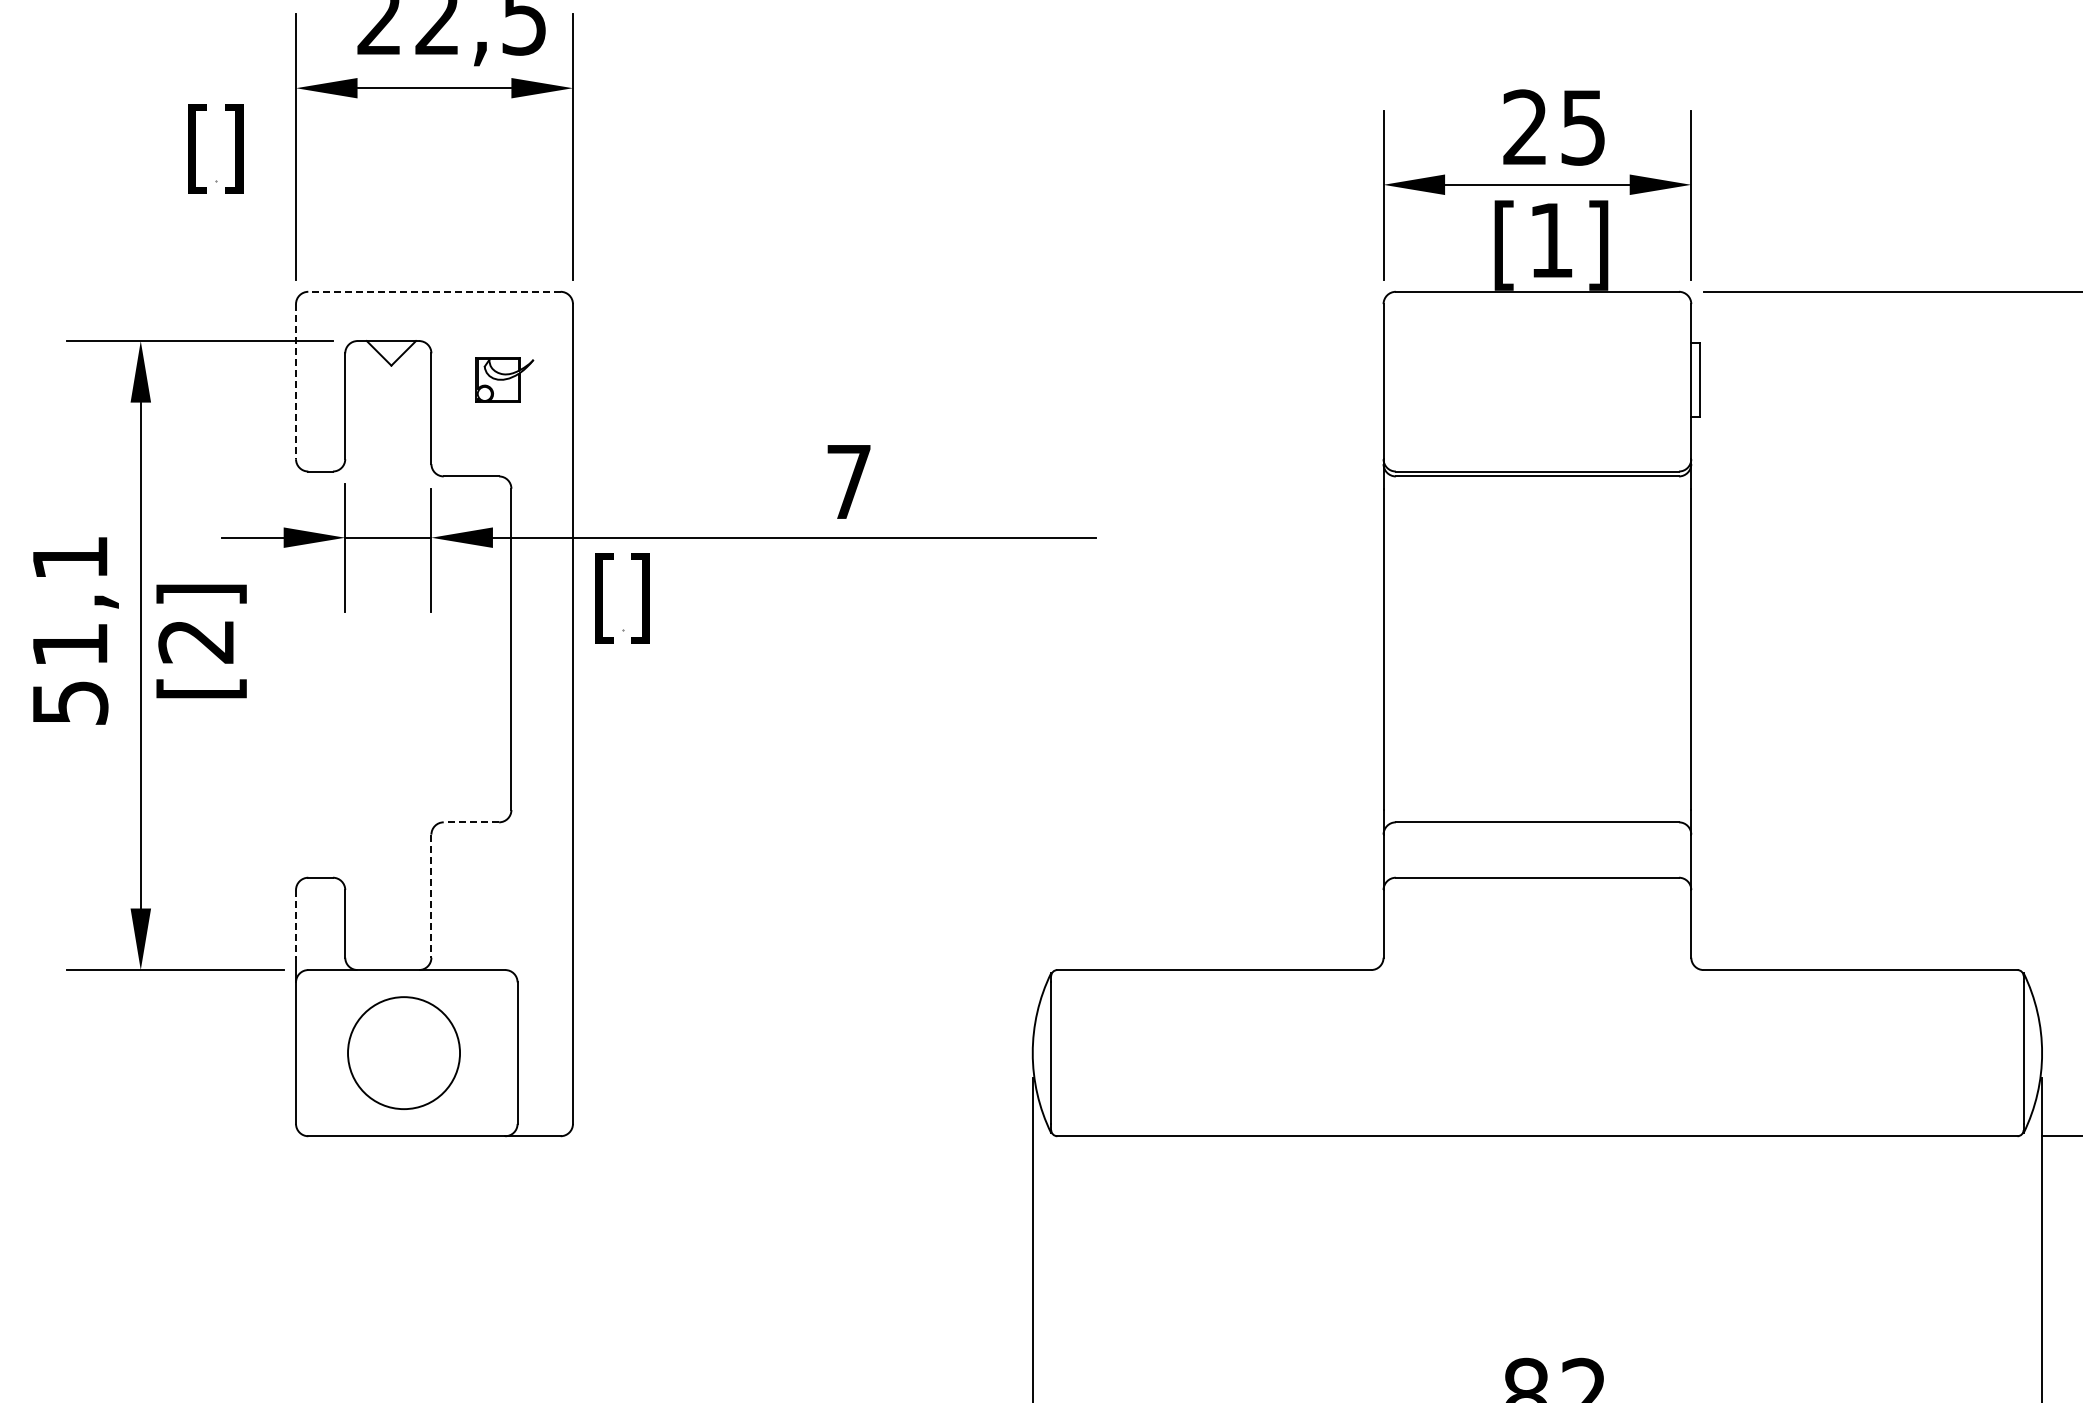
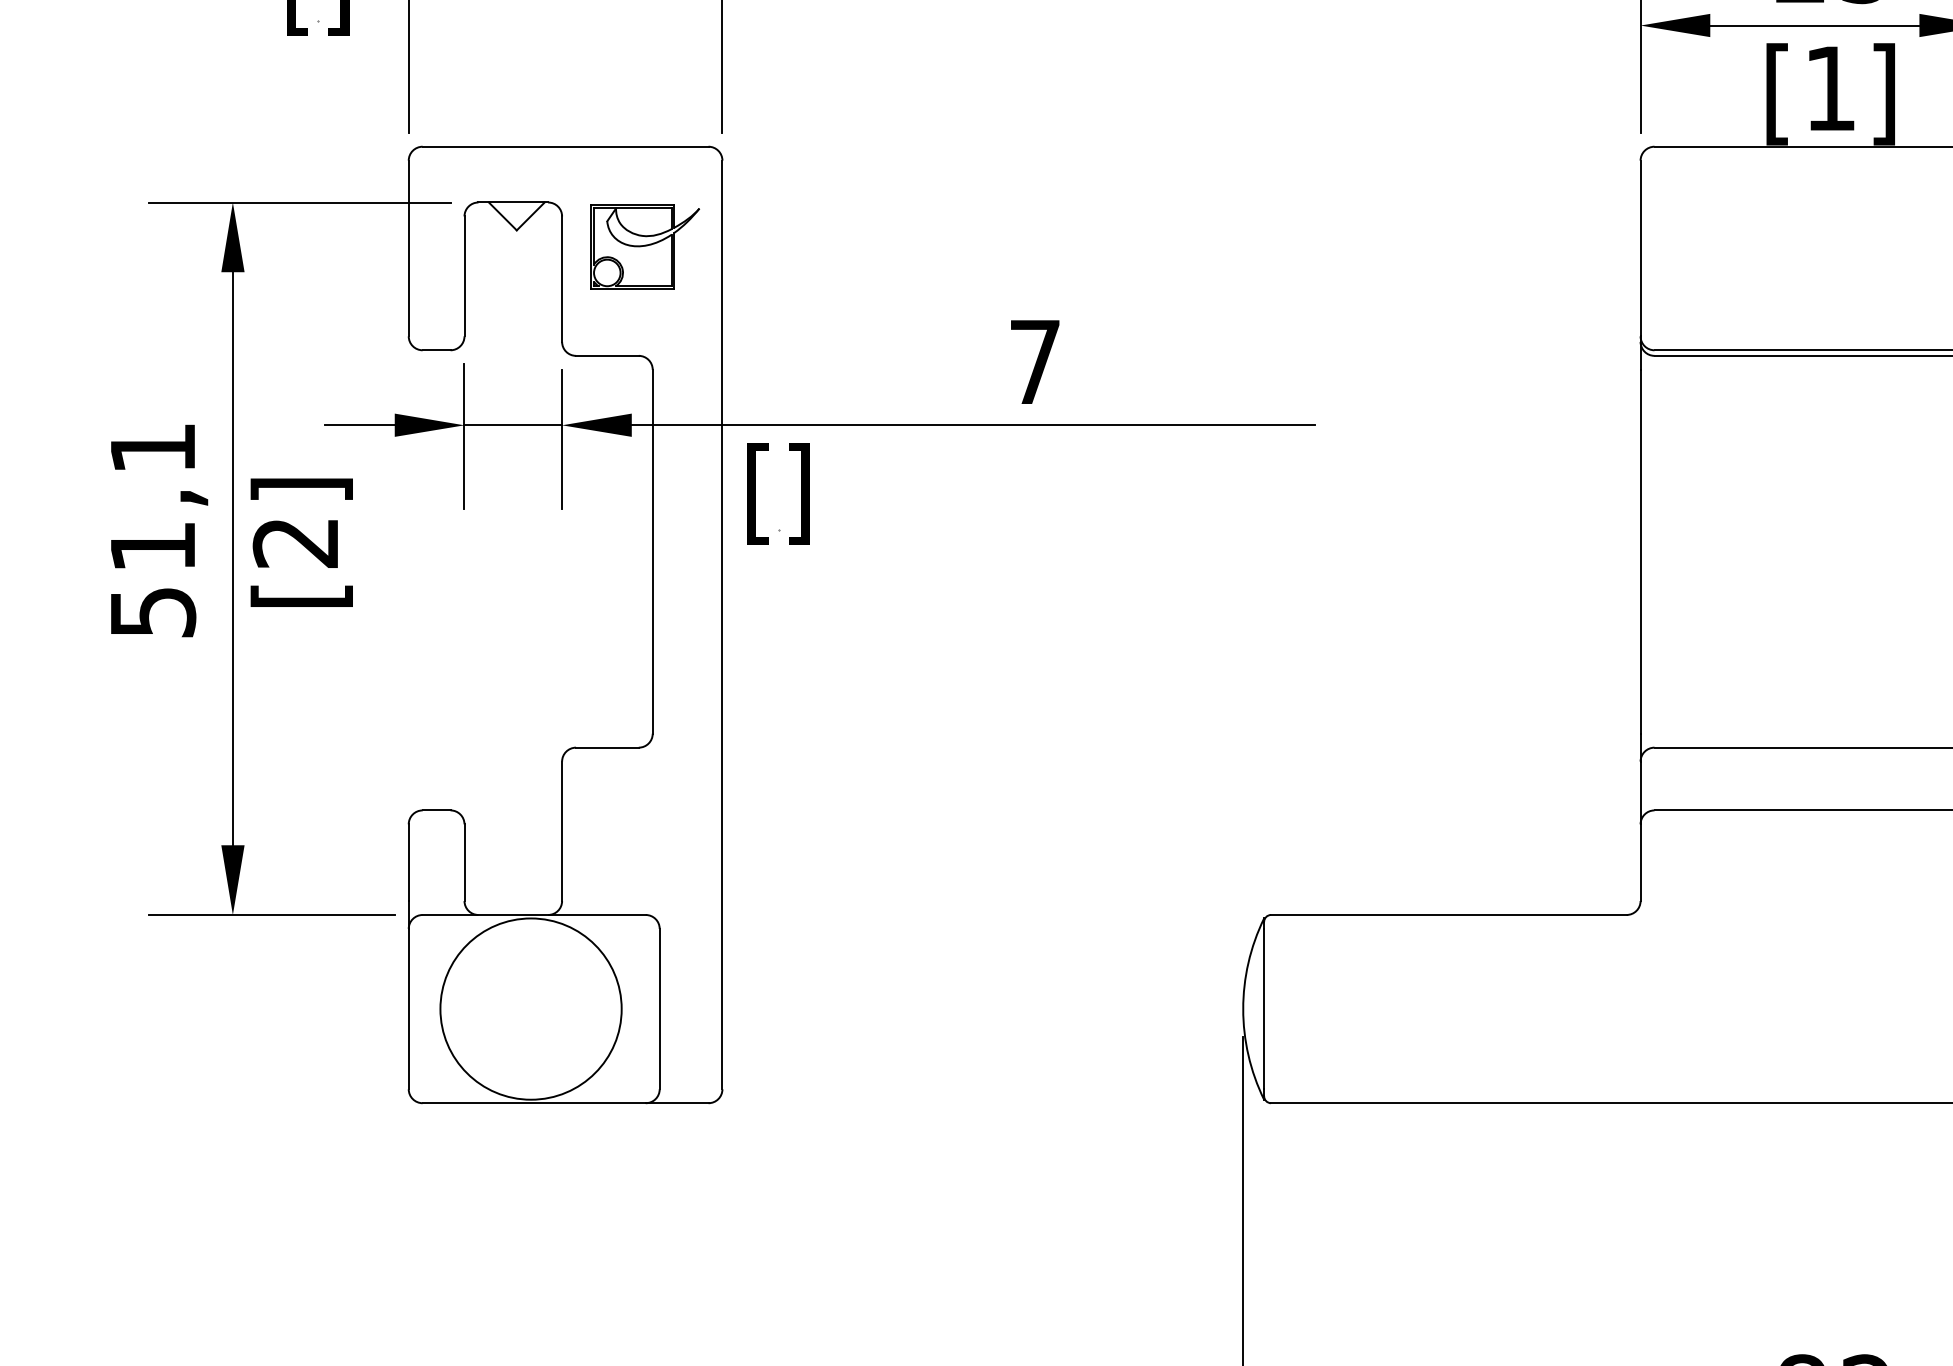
line: (434, 291) -> (565, 146), dashed -> solid
part: (504, 379) -> (644, 246), size x1.67
line: (296, 381) -> (409, 248), dashed -> solid
line: (471, 822) -> (607, 747), dashed -> solid
line: (431, 896) -> (562, 831), dashed -> solid
line: (296, 923) -> (409, 862), dashed -> solid
circle: (404, 1053) -> (531, 1009), size x1.43

